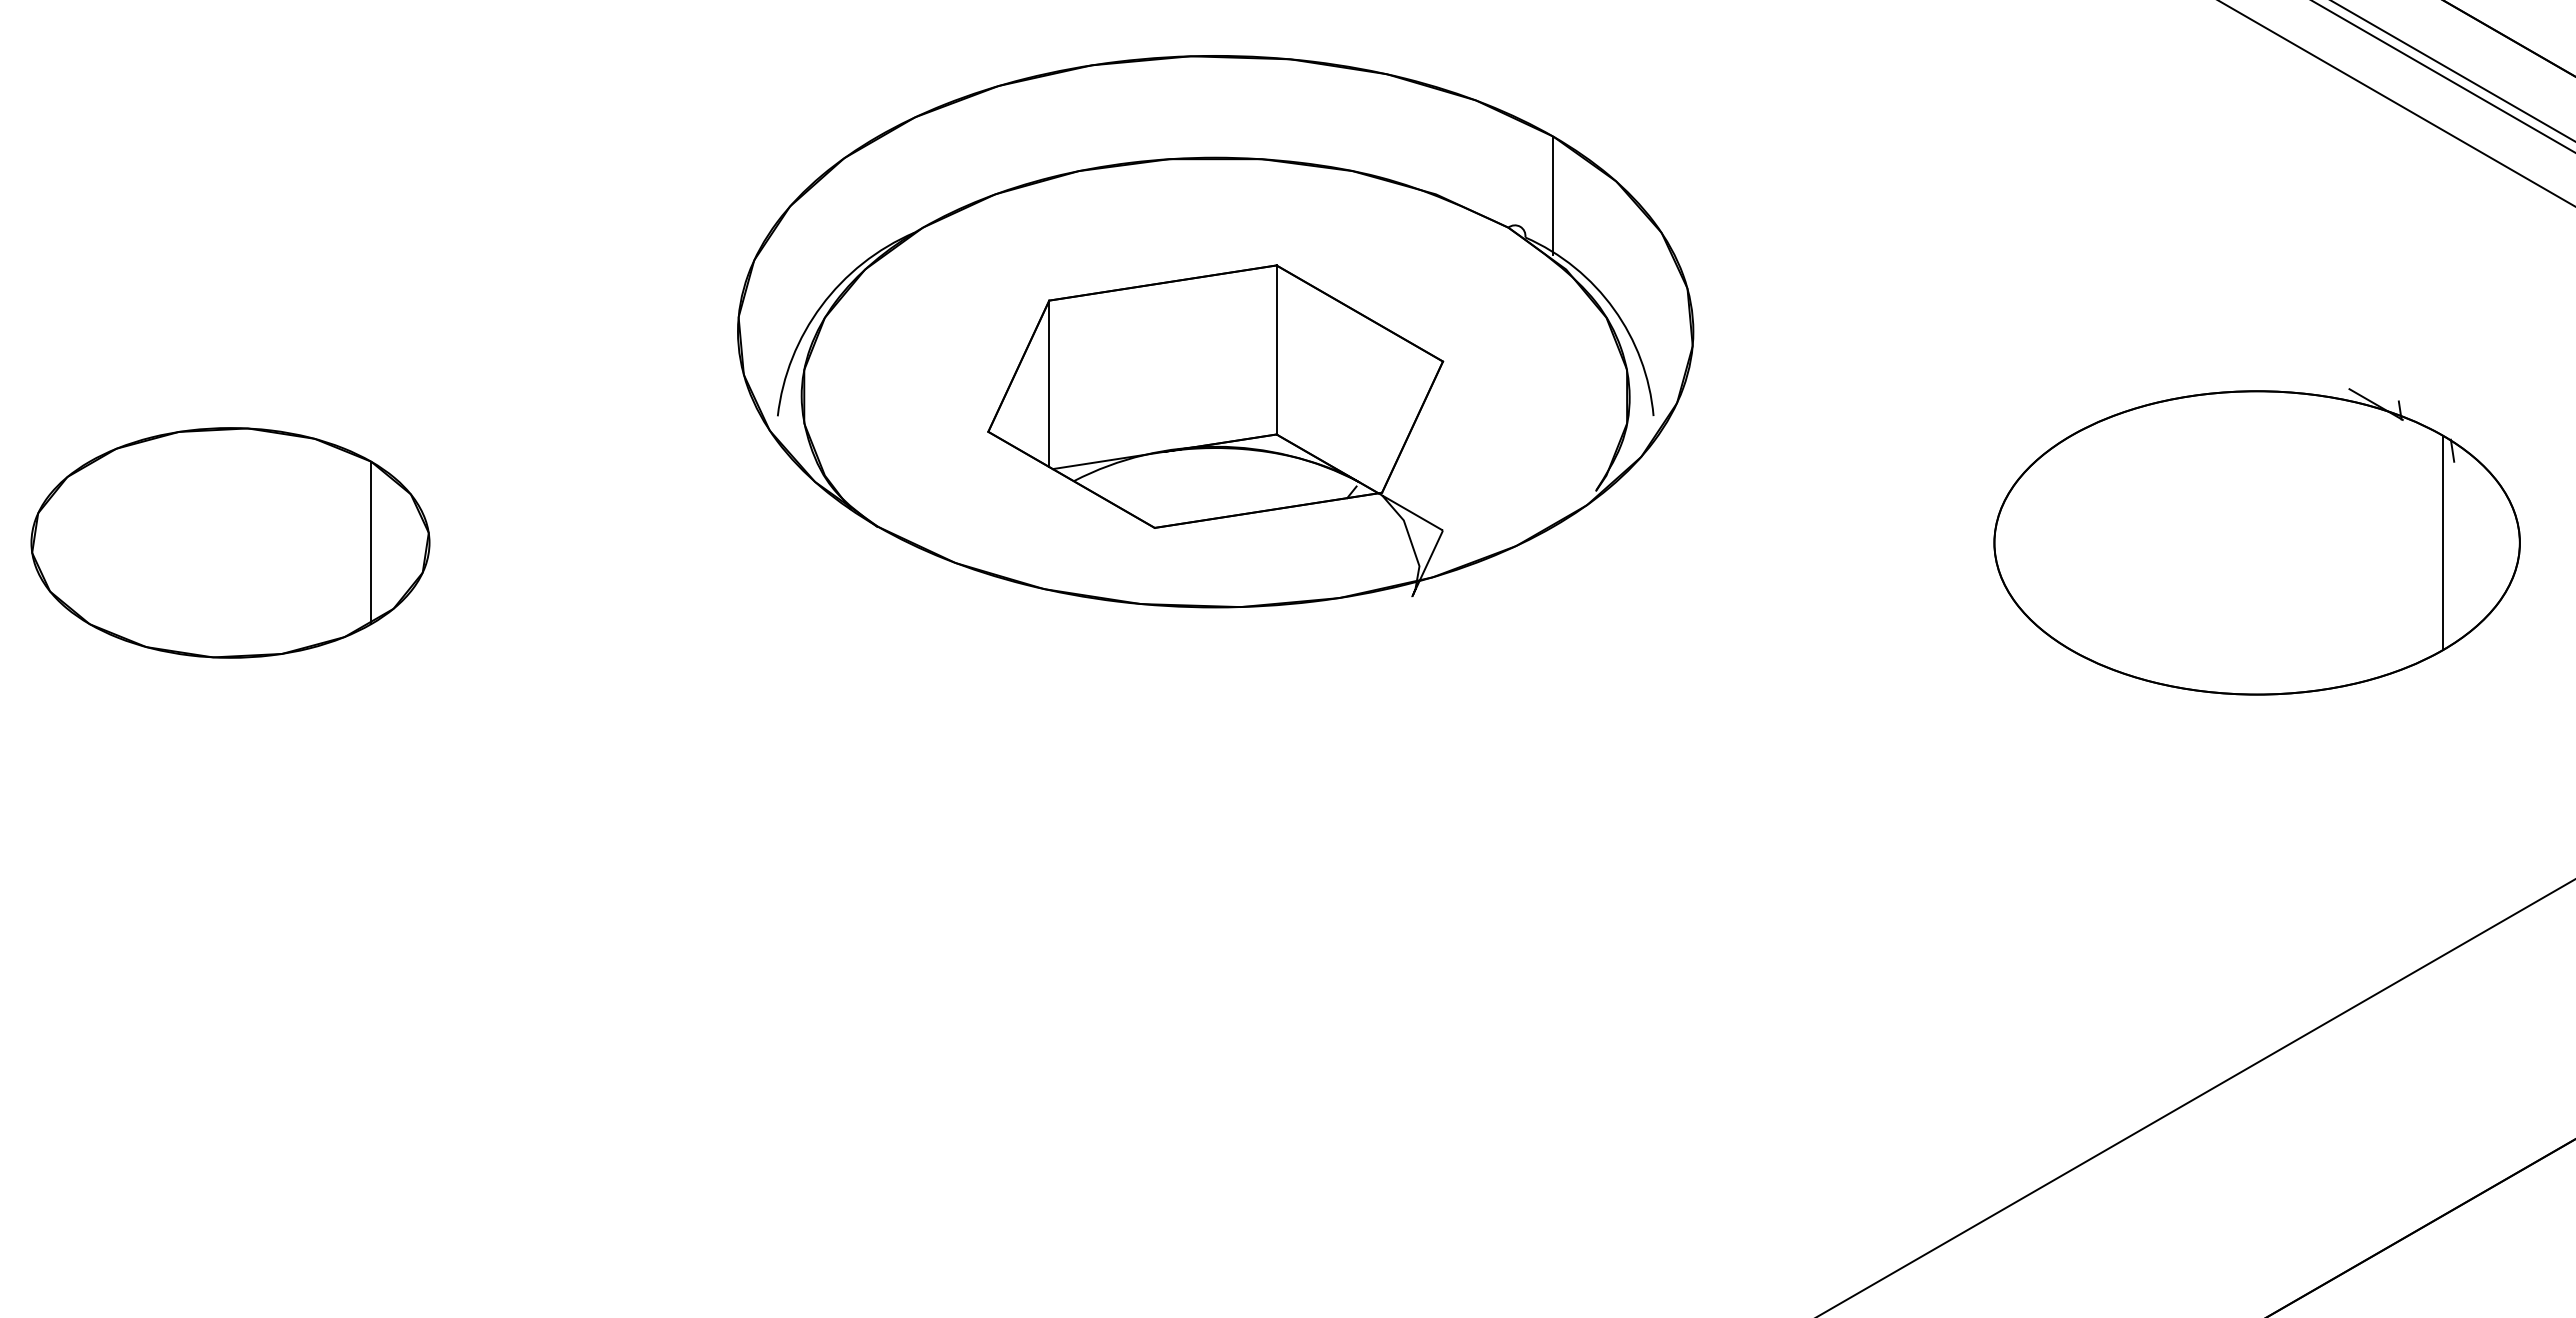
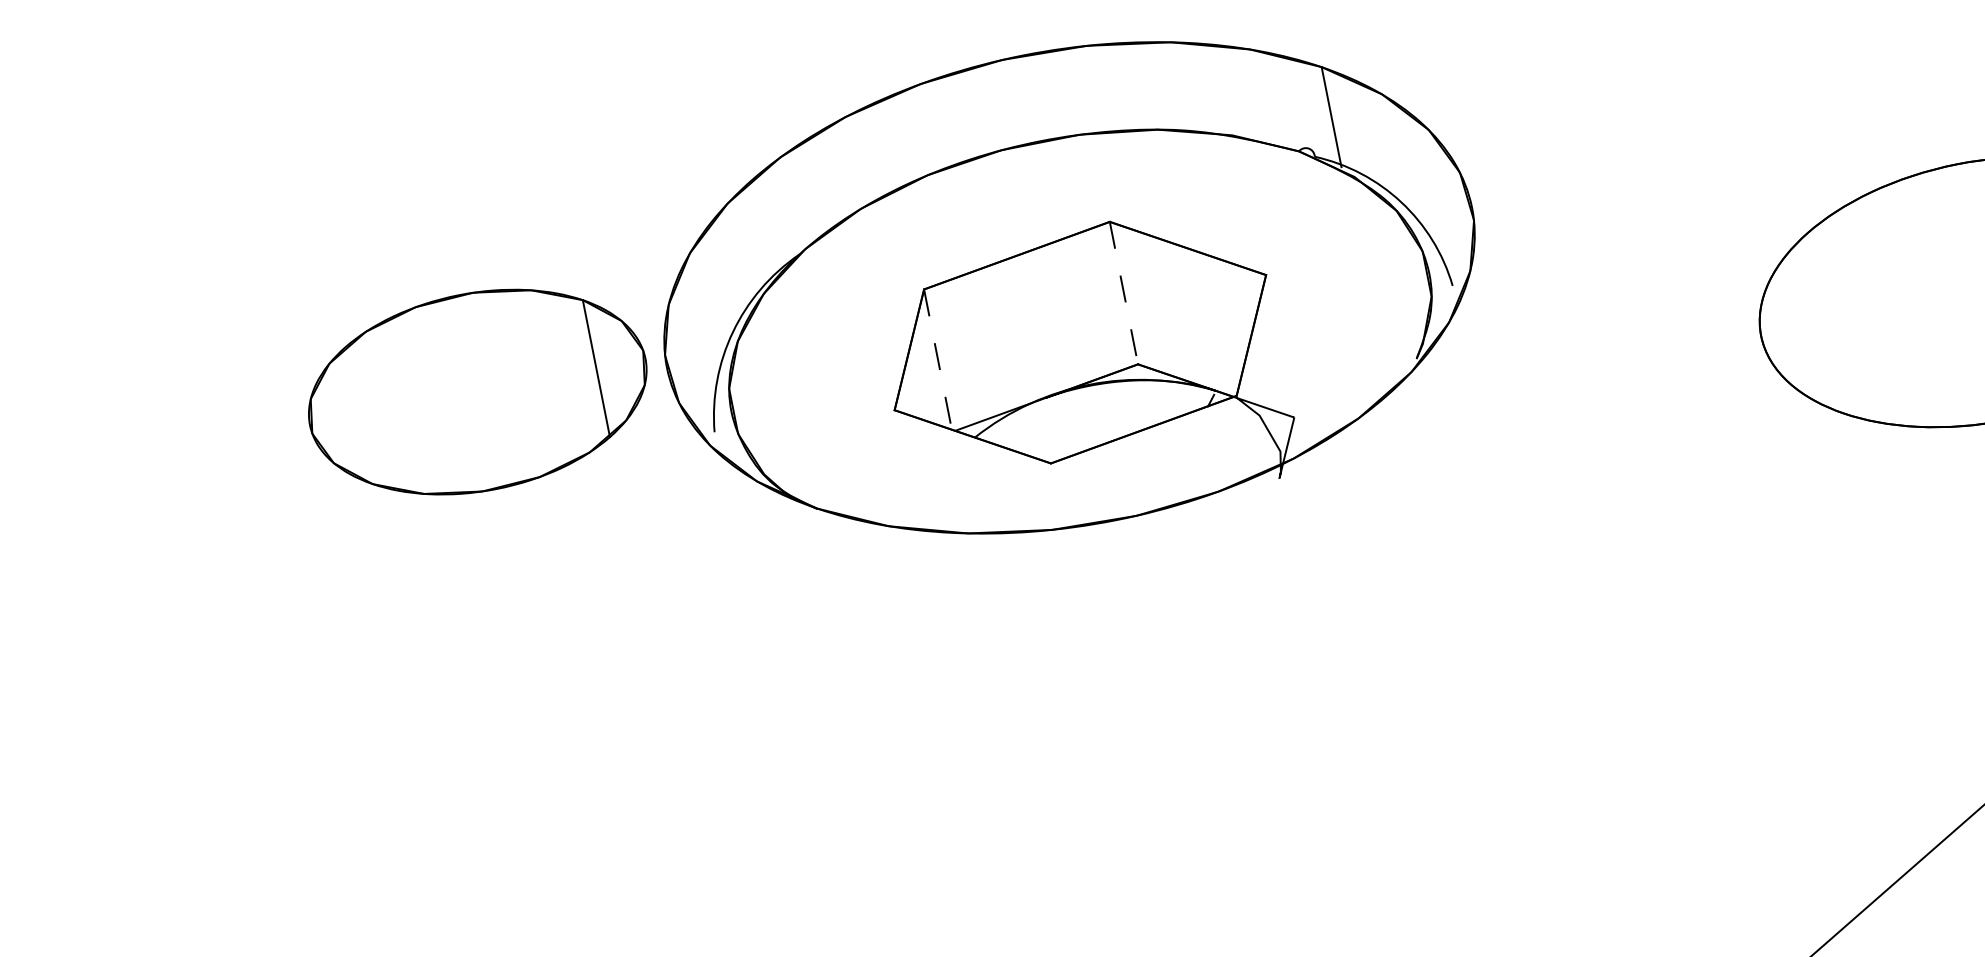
line: (1276, 349) -> (1123, 292), solid -> dashed
line: (1049, 384) -> (938, 360), solid -> dashed
part: (230, 542) -> (477, 391), moved

